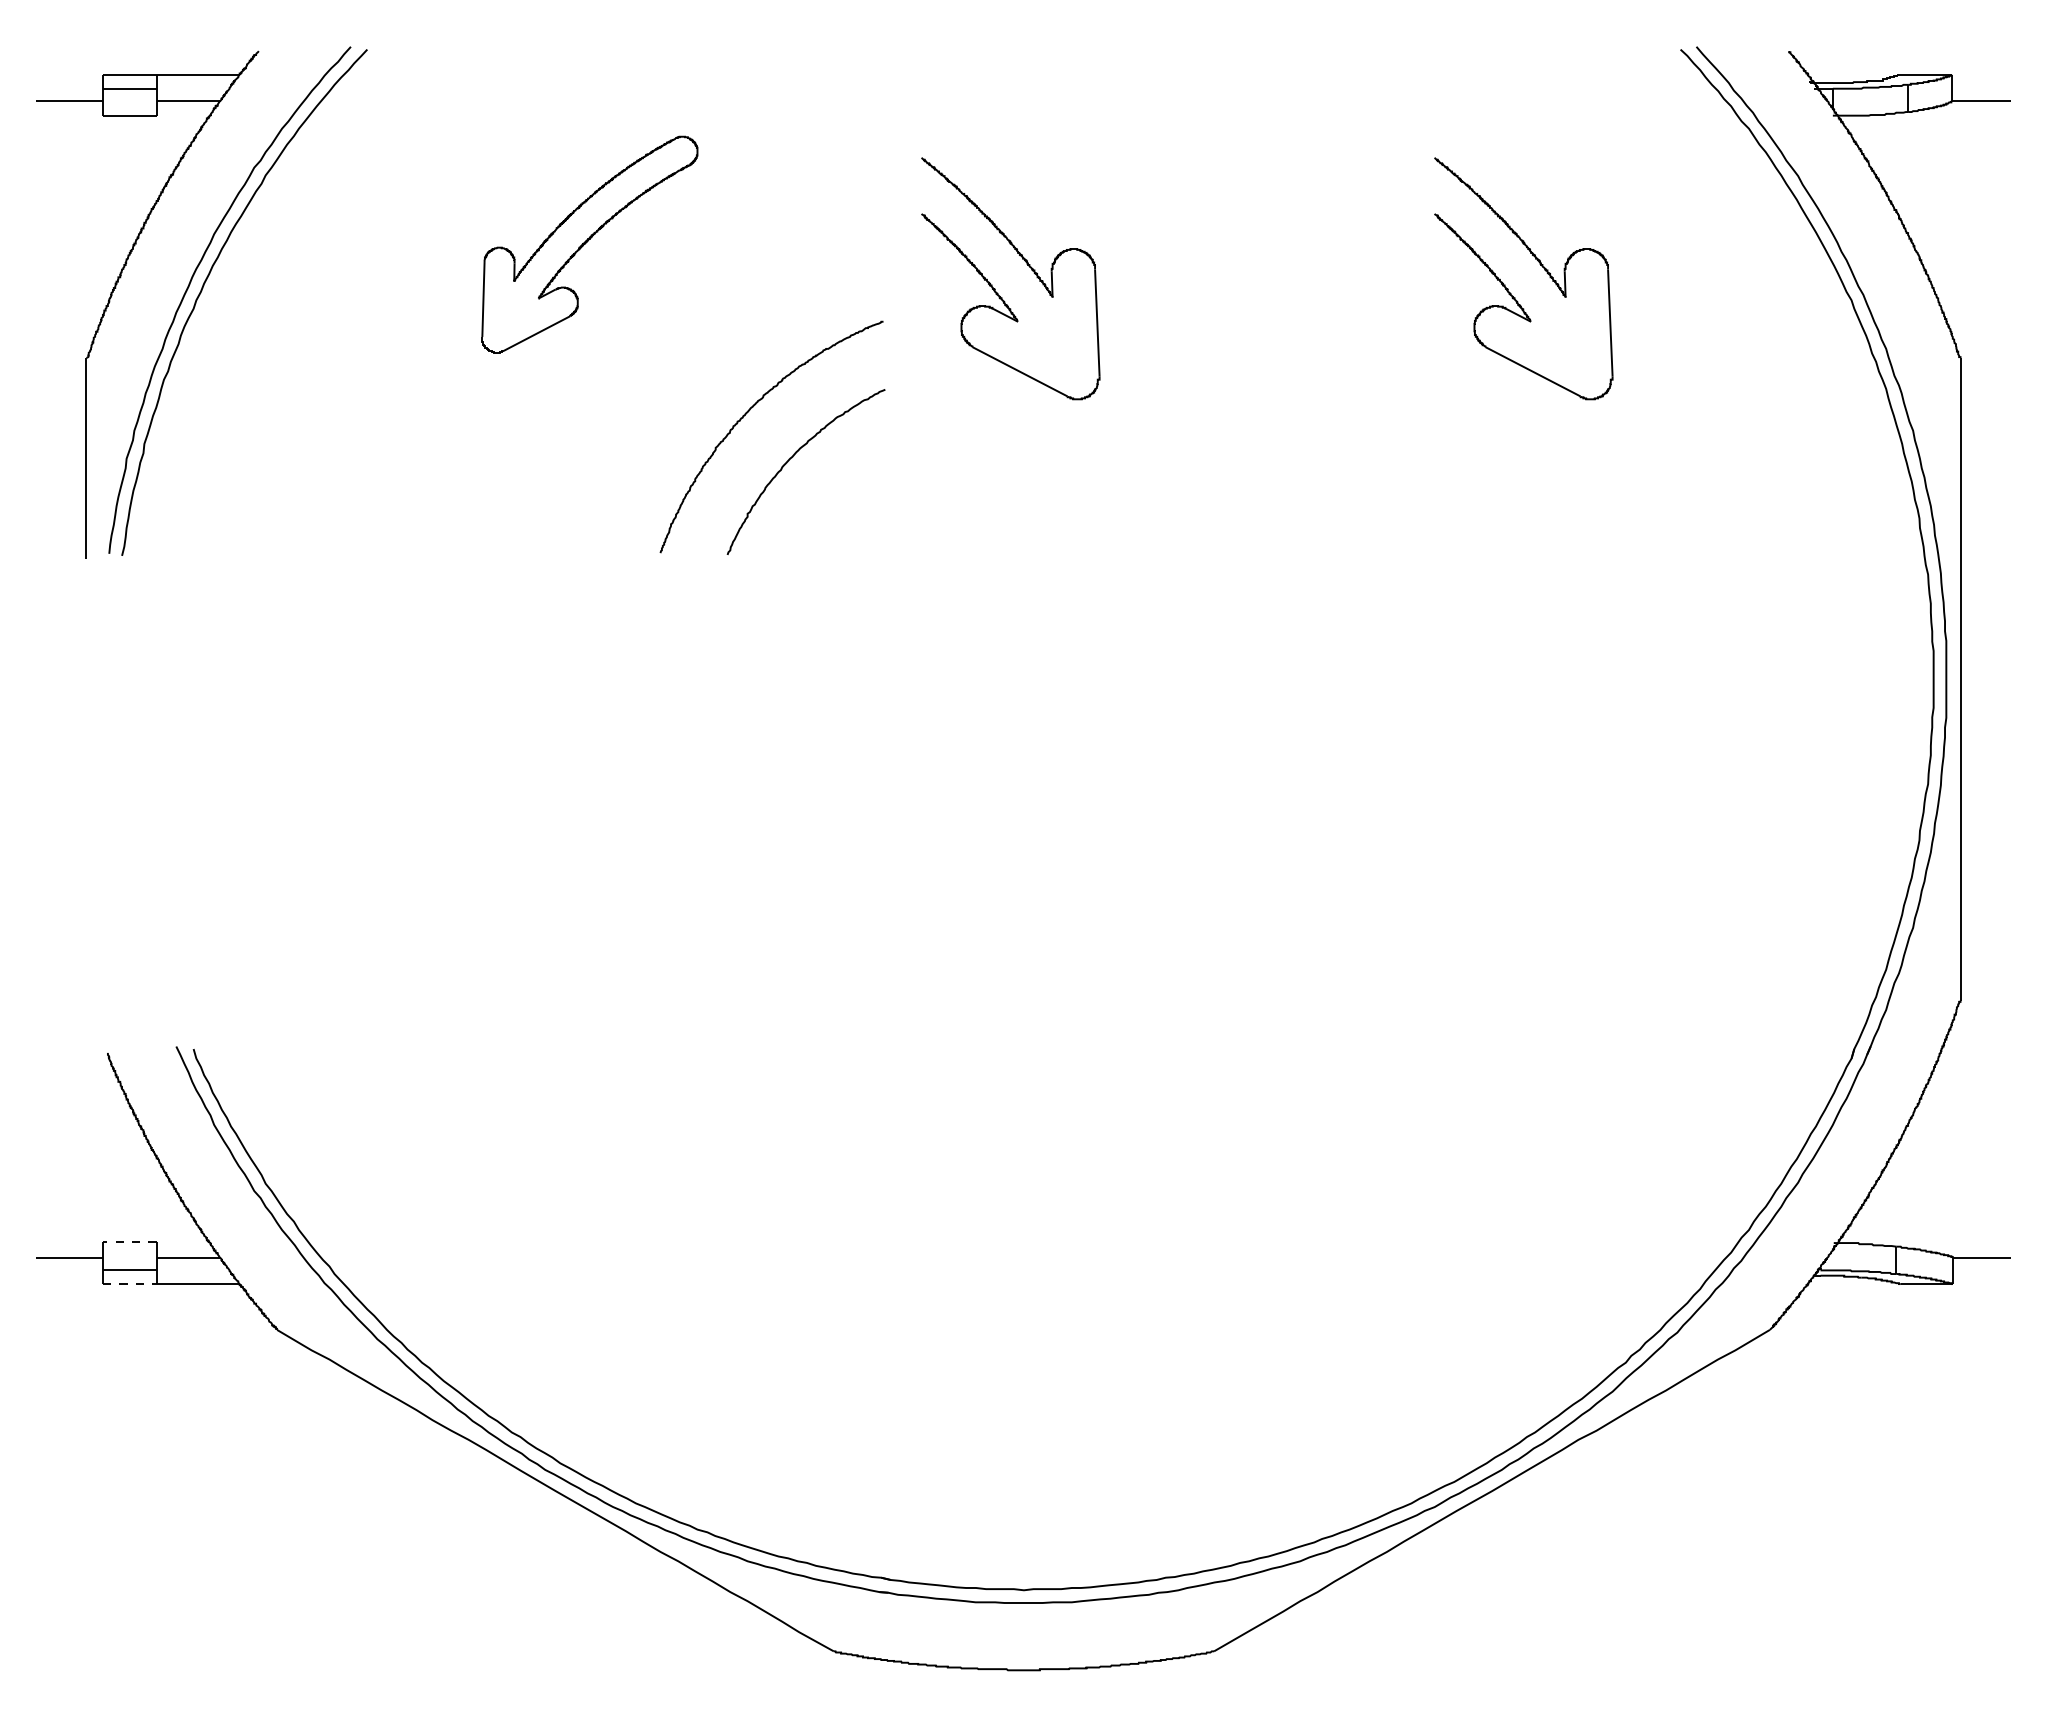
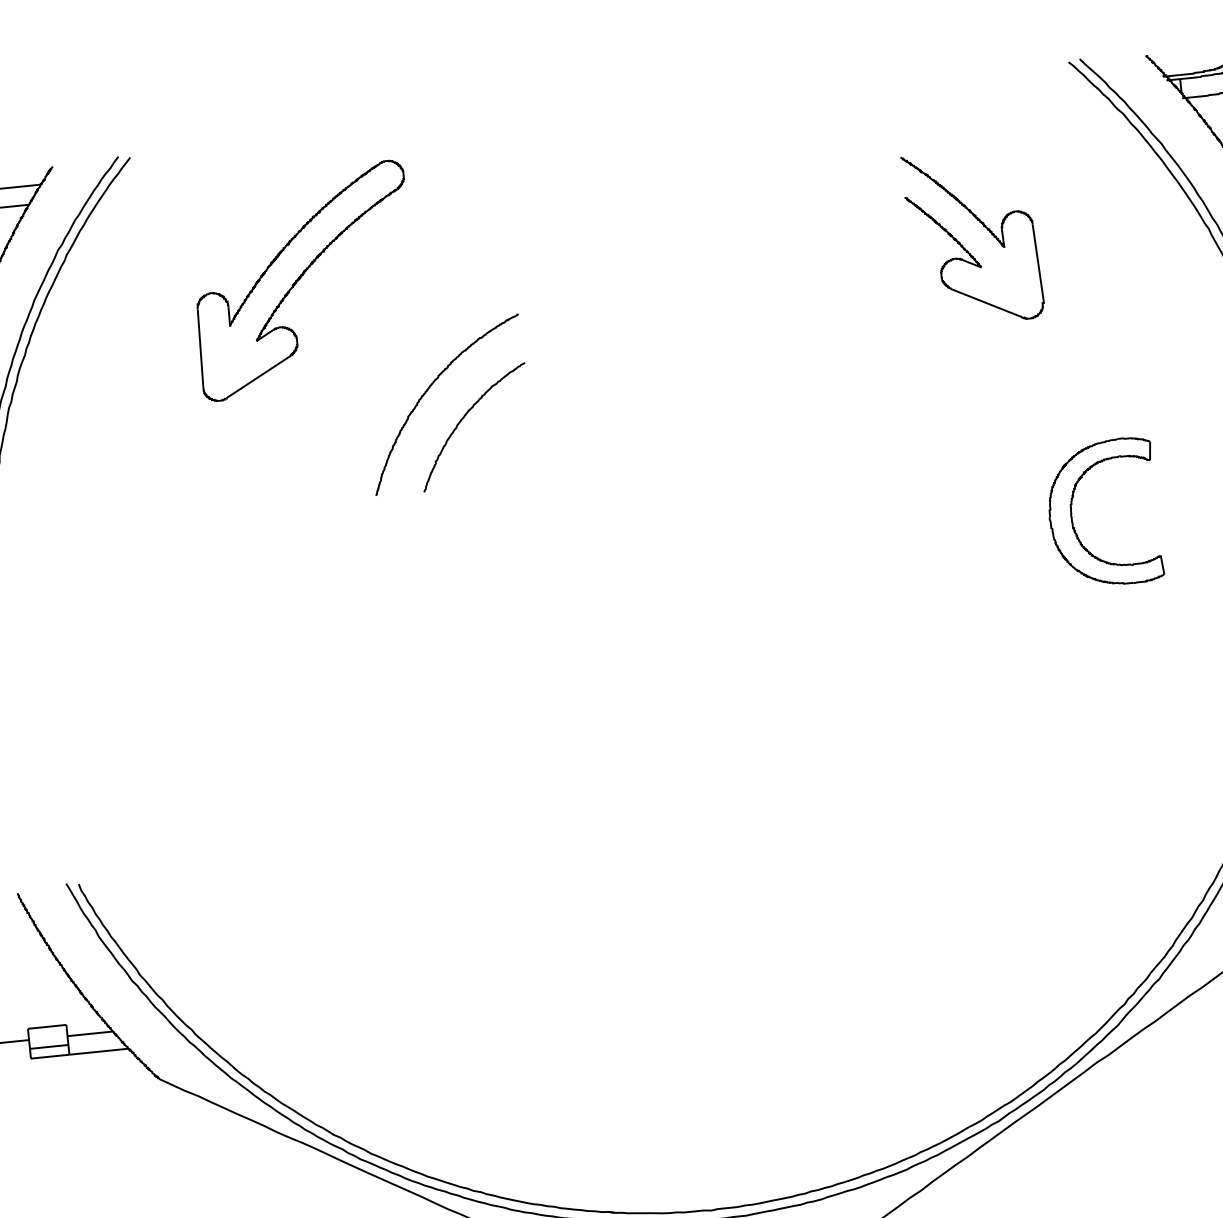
part: (589, 244) -> (303, 280), size x1.43
part: (995, 288) -> (596, 282), removed
part: (1622, 688) -> (1073, 522), added
line: (129, 1242) -> (46, 1027), dashed -> solid
line: (129, 1284) -> (50, 1057), dashed -> solid

